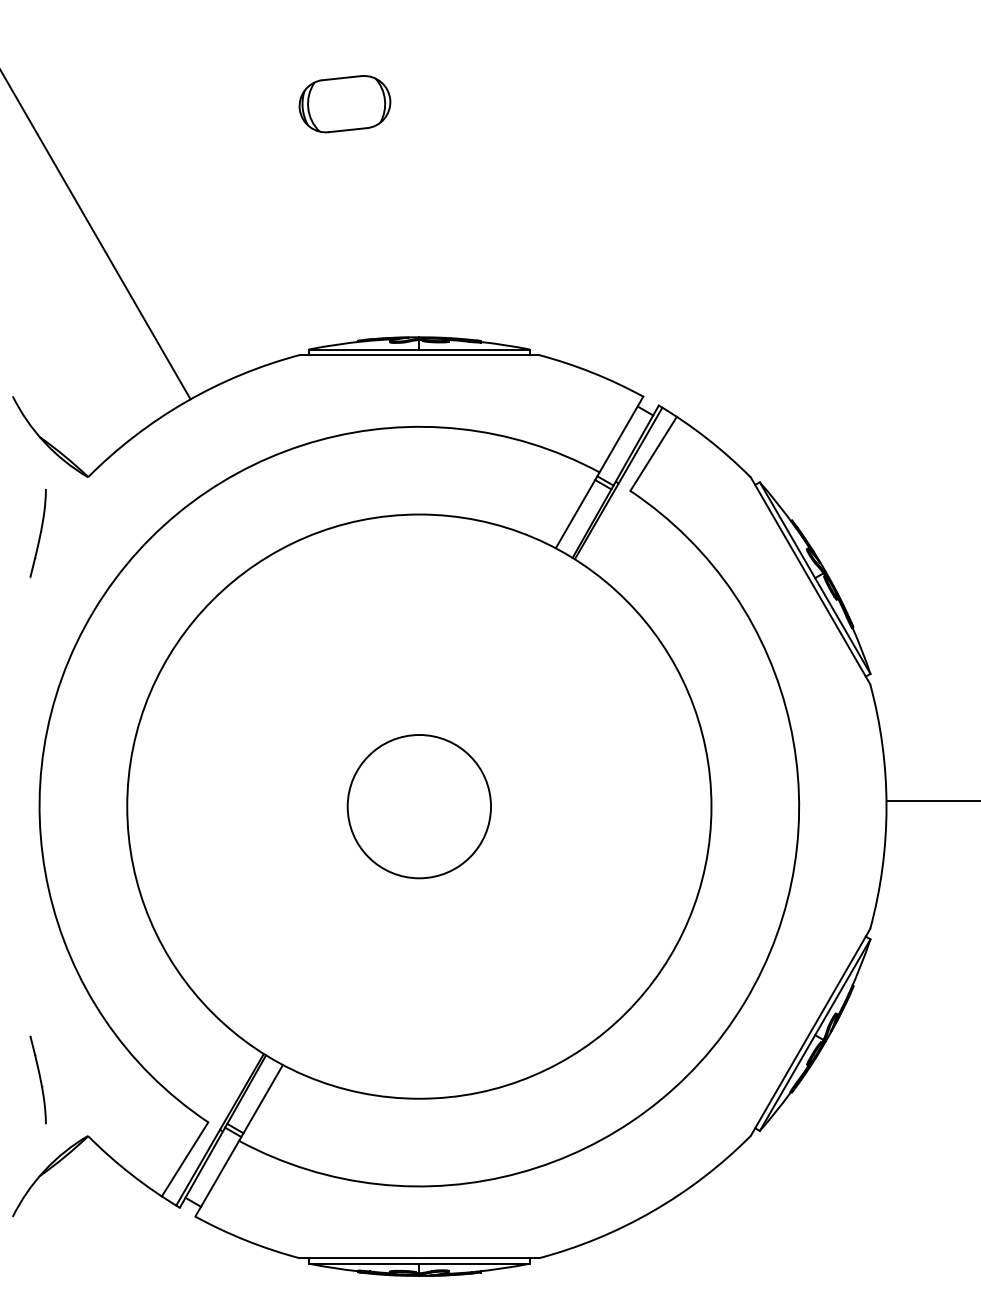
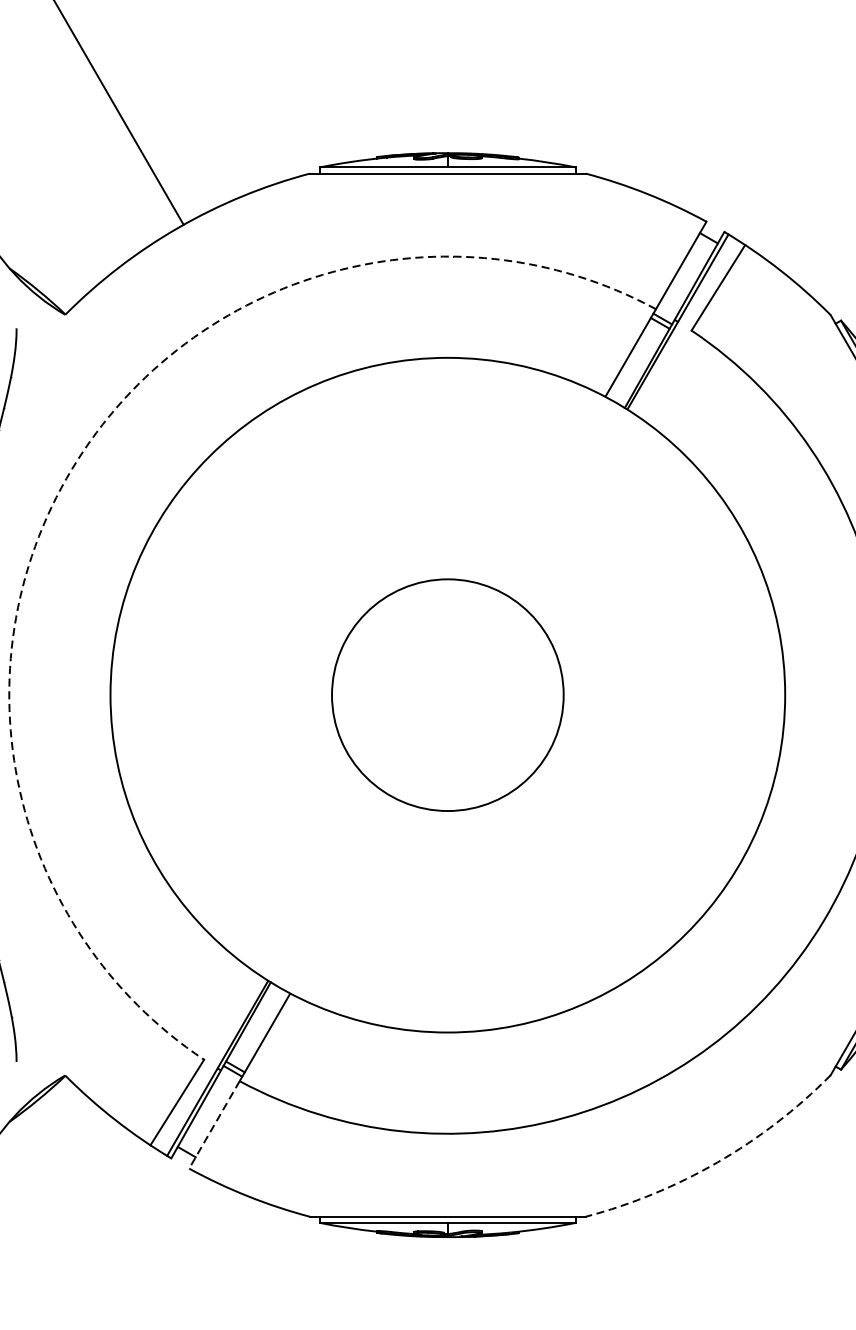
arc: (94, 610) -> (72, 468), solid -> dashed
circle: (419, 806) -> (448, 695), size x1.4
line: (217, 1178) -> (214, 1124), solid -> dashed
arc: (652, 1211) -> (717, 1162), solid -> dashed

